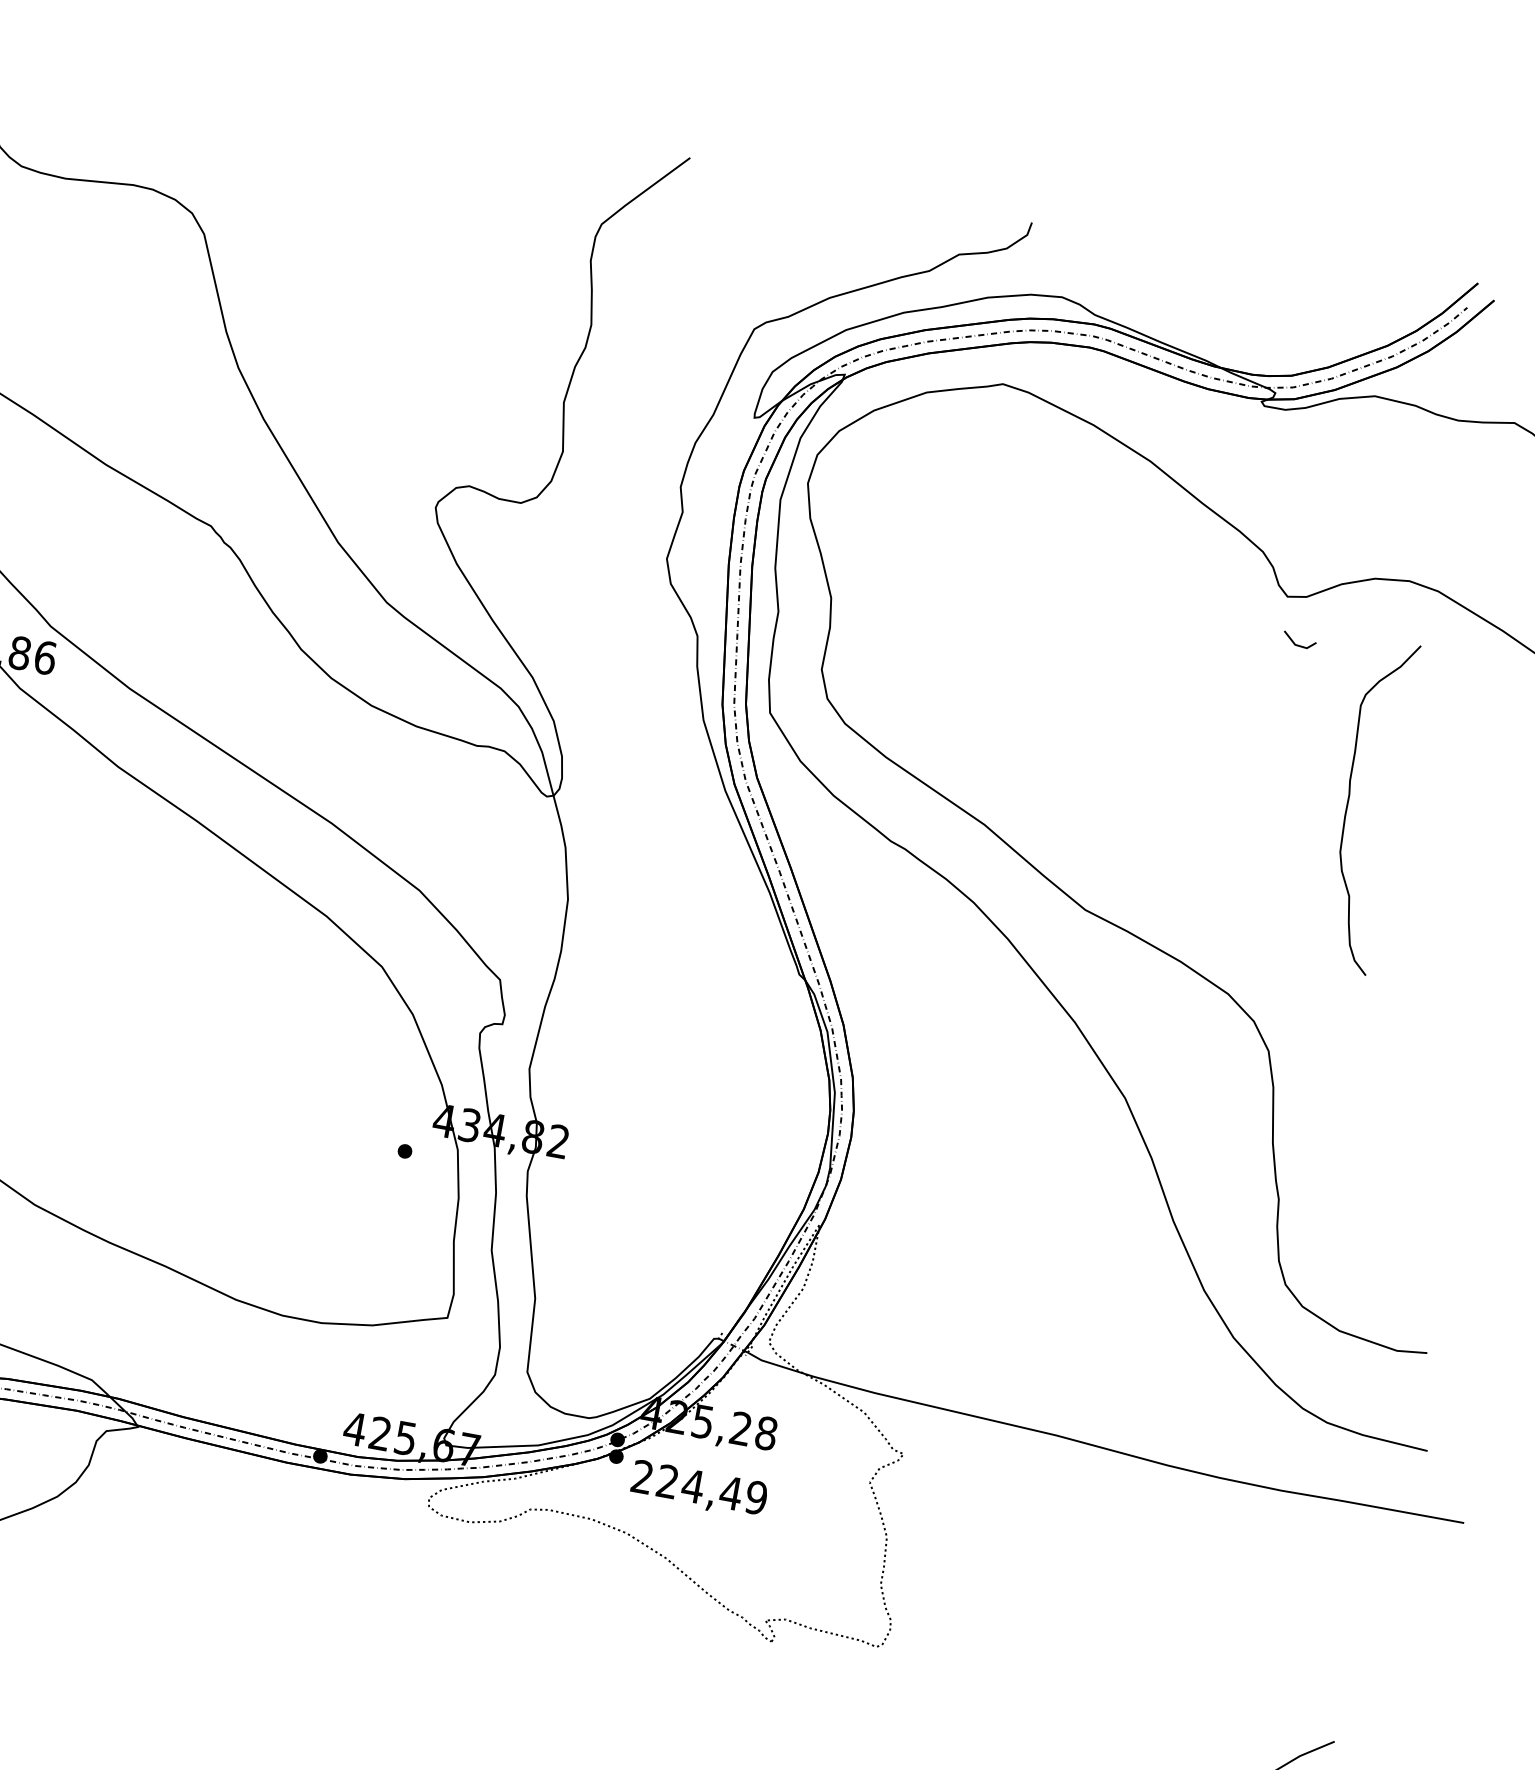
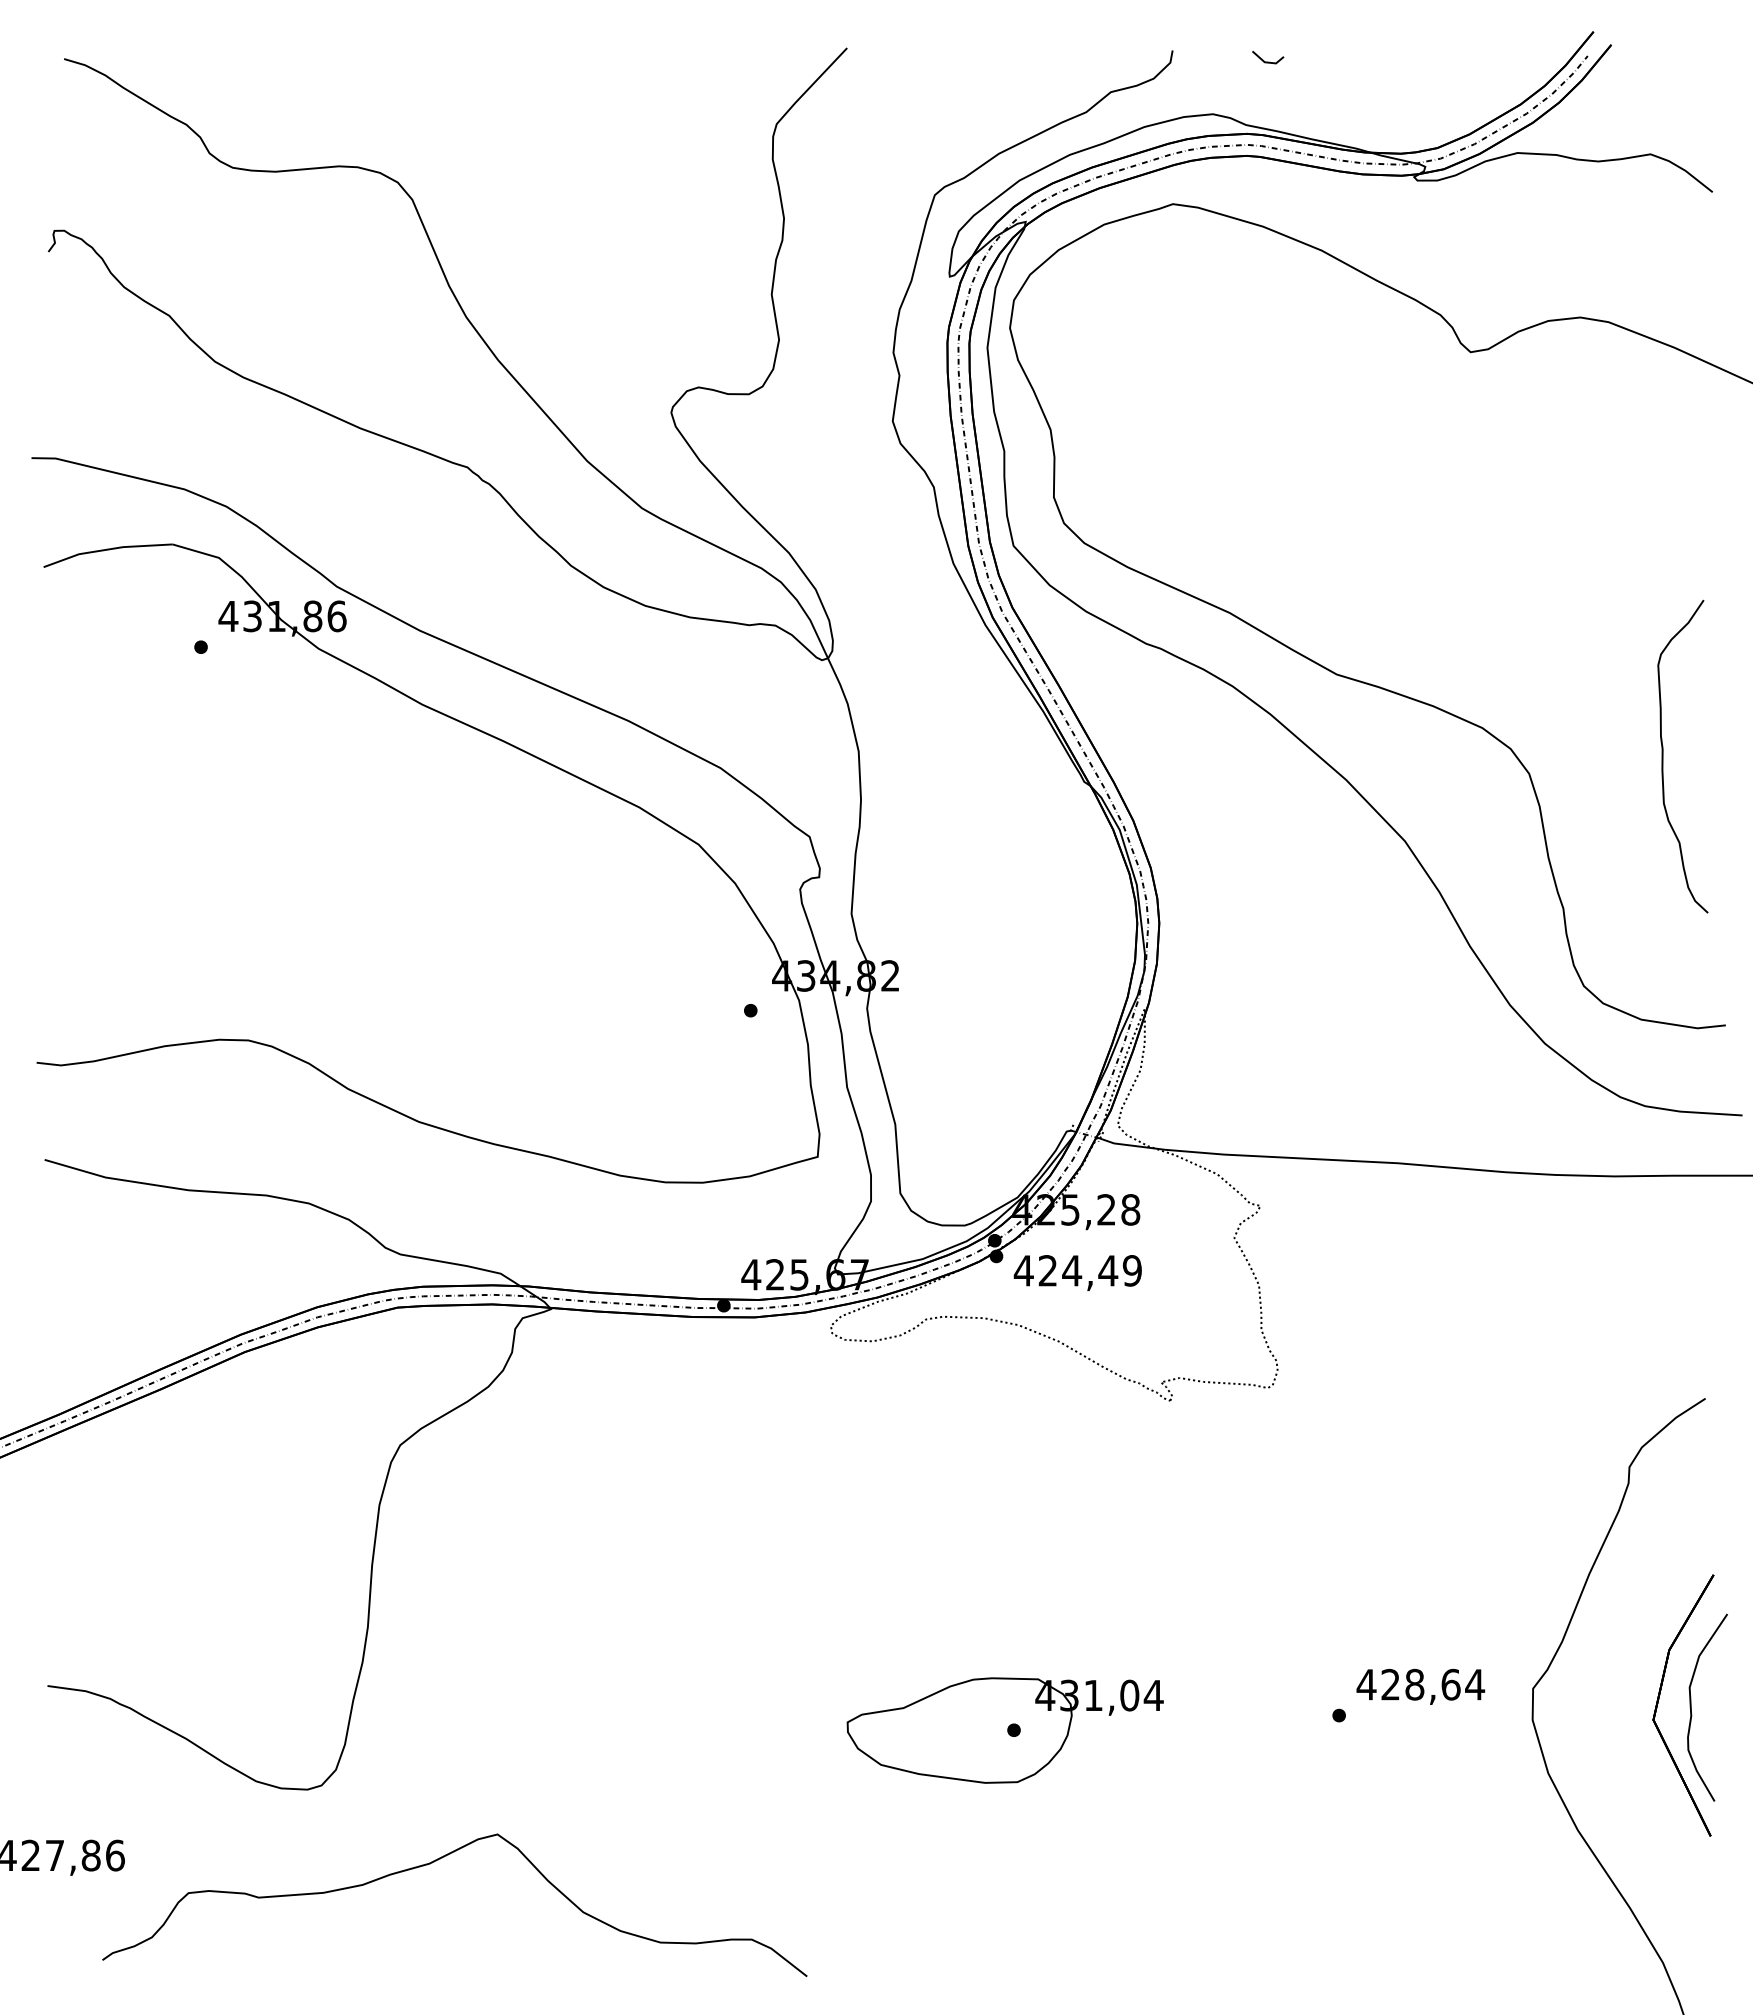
line: (1299, 644) -> (1268, 61), moved
curve: (1348, 802) -> (1663, 756), moved
text: (642, 1476) -> (1023, 1270), 224,49 -> 424,49

